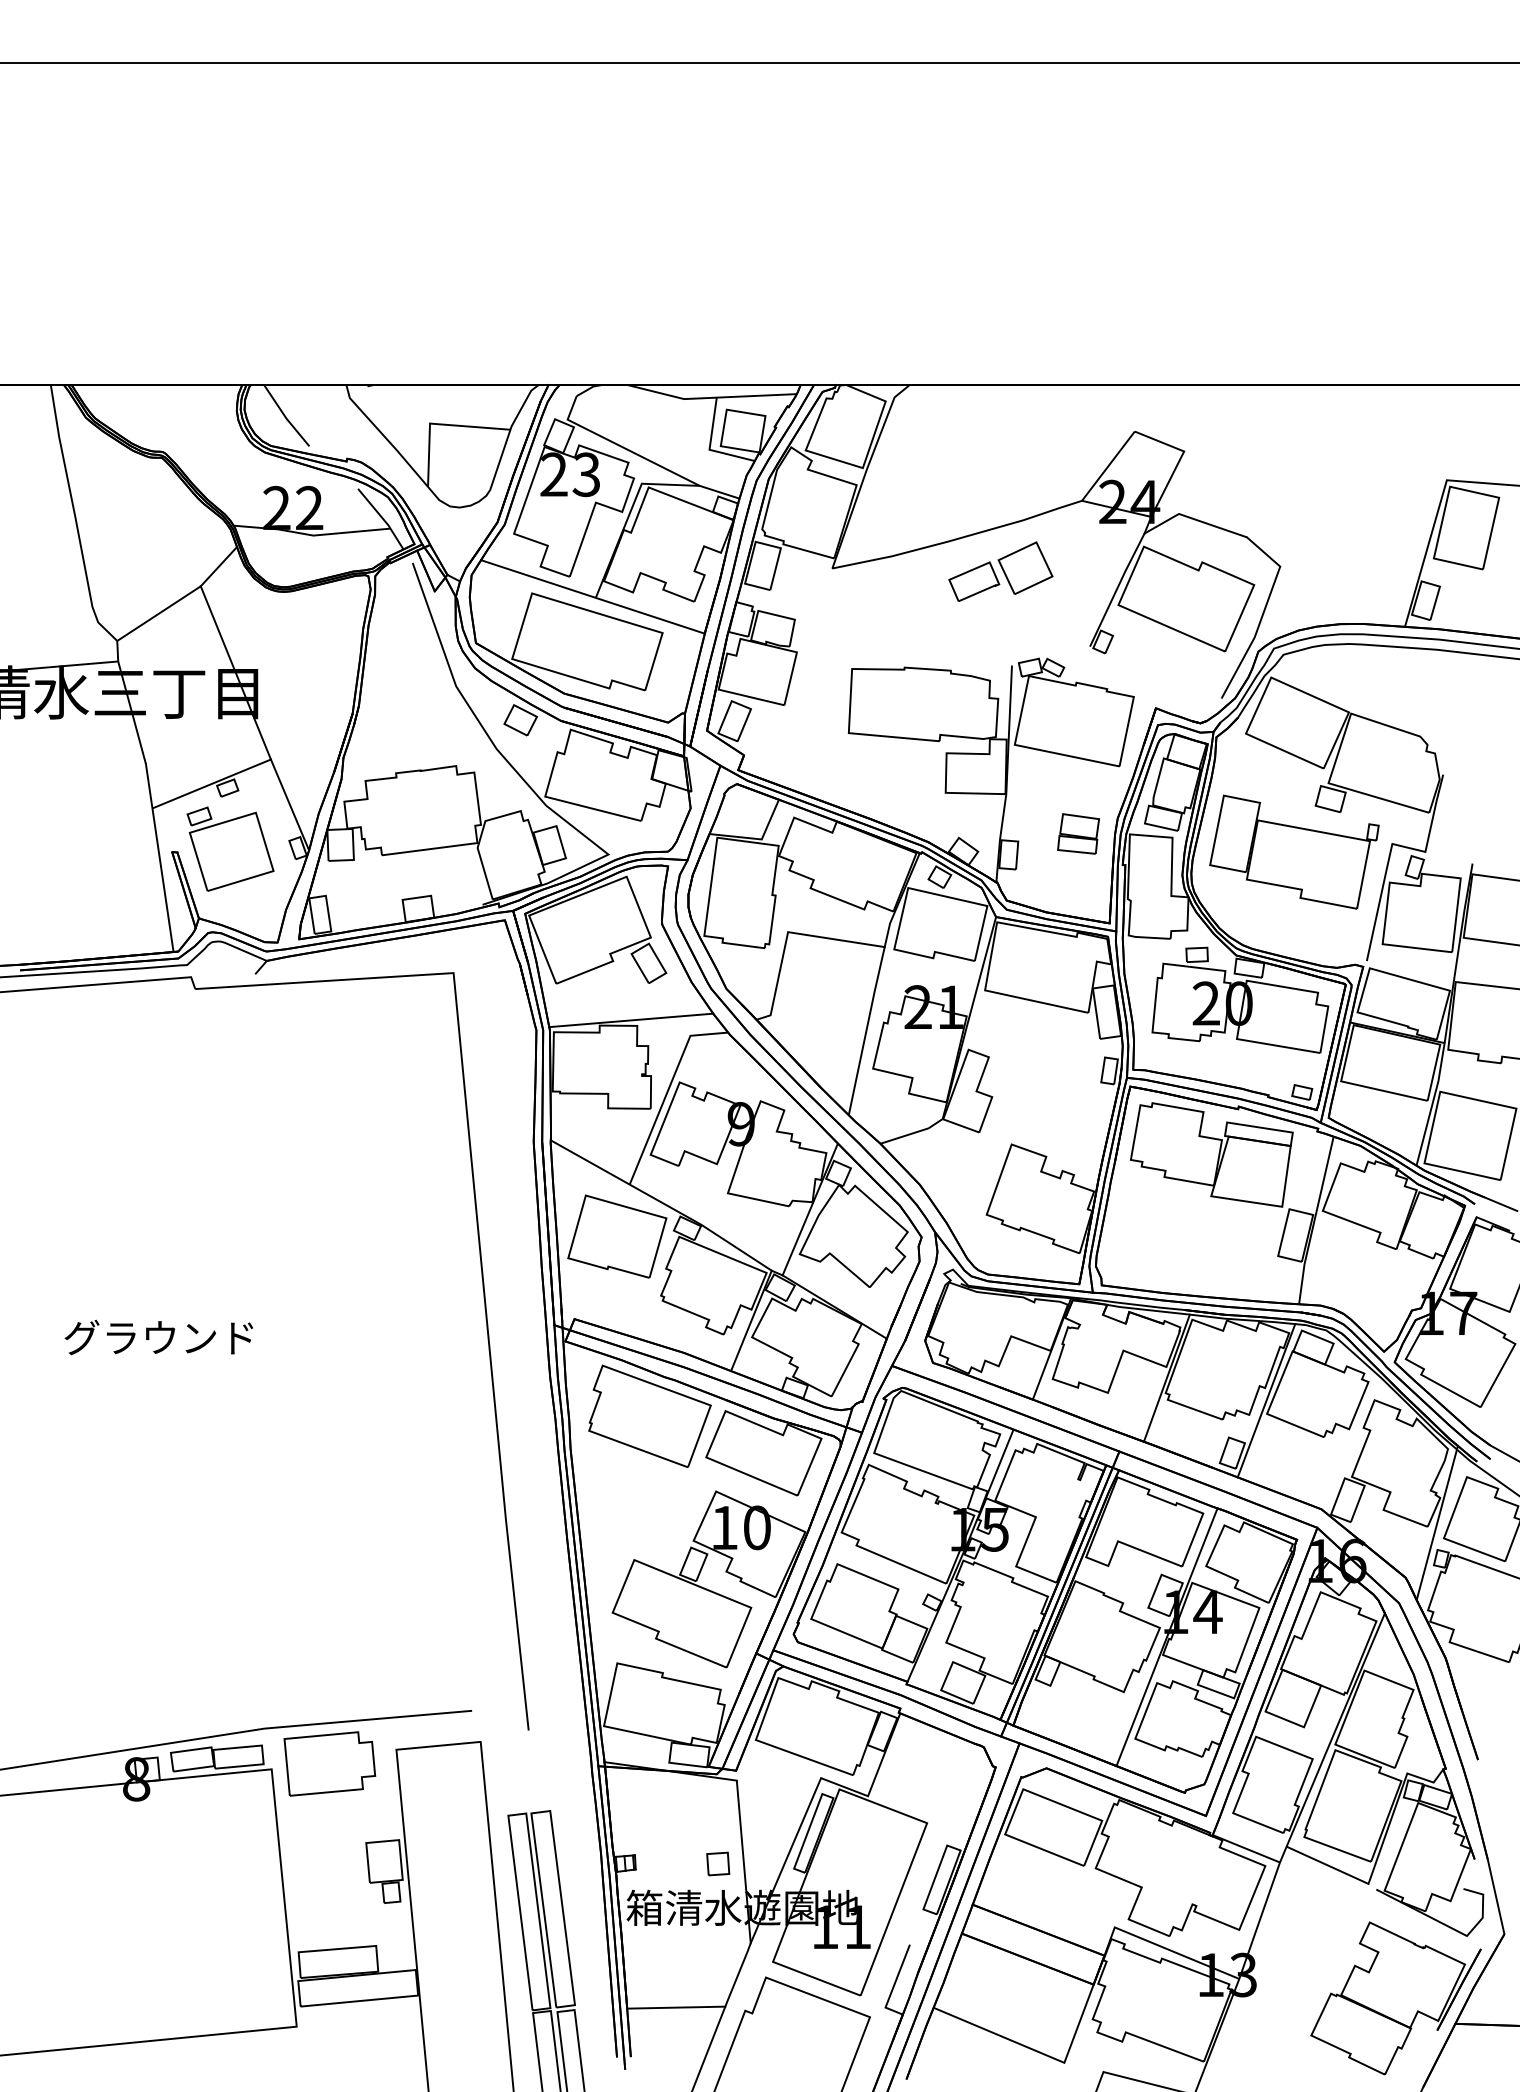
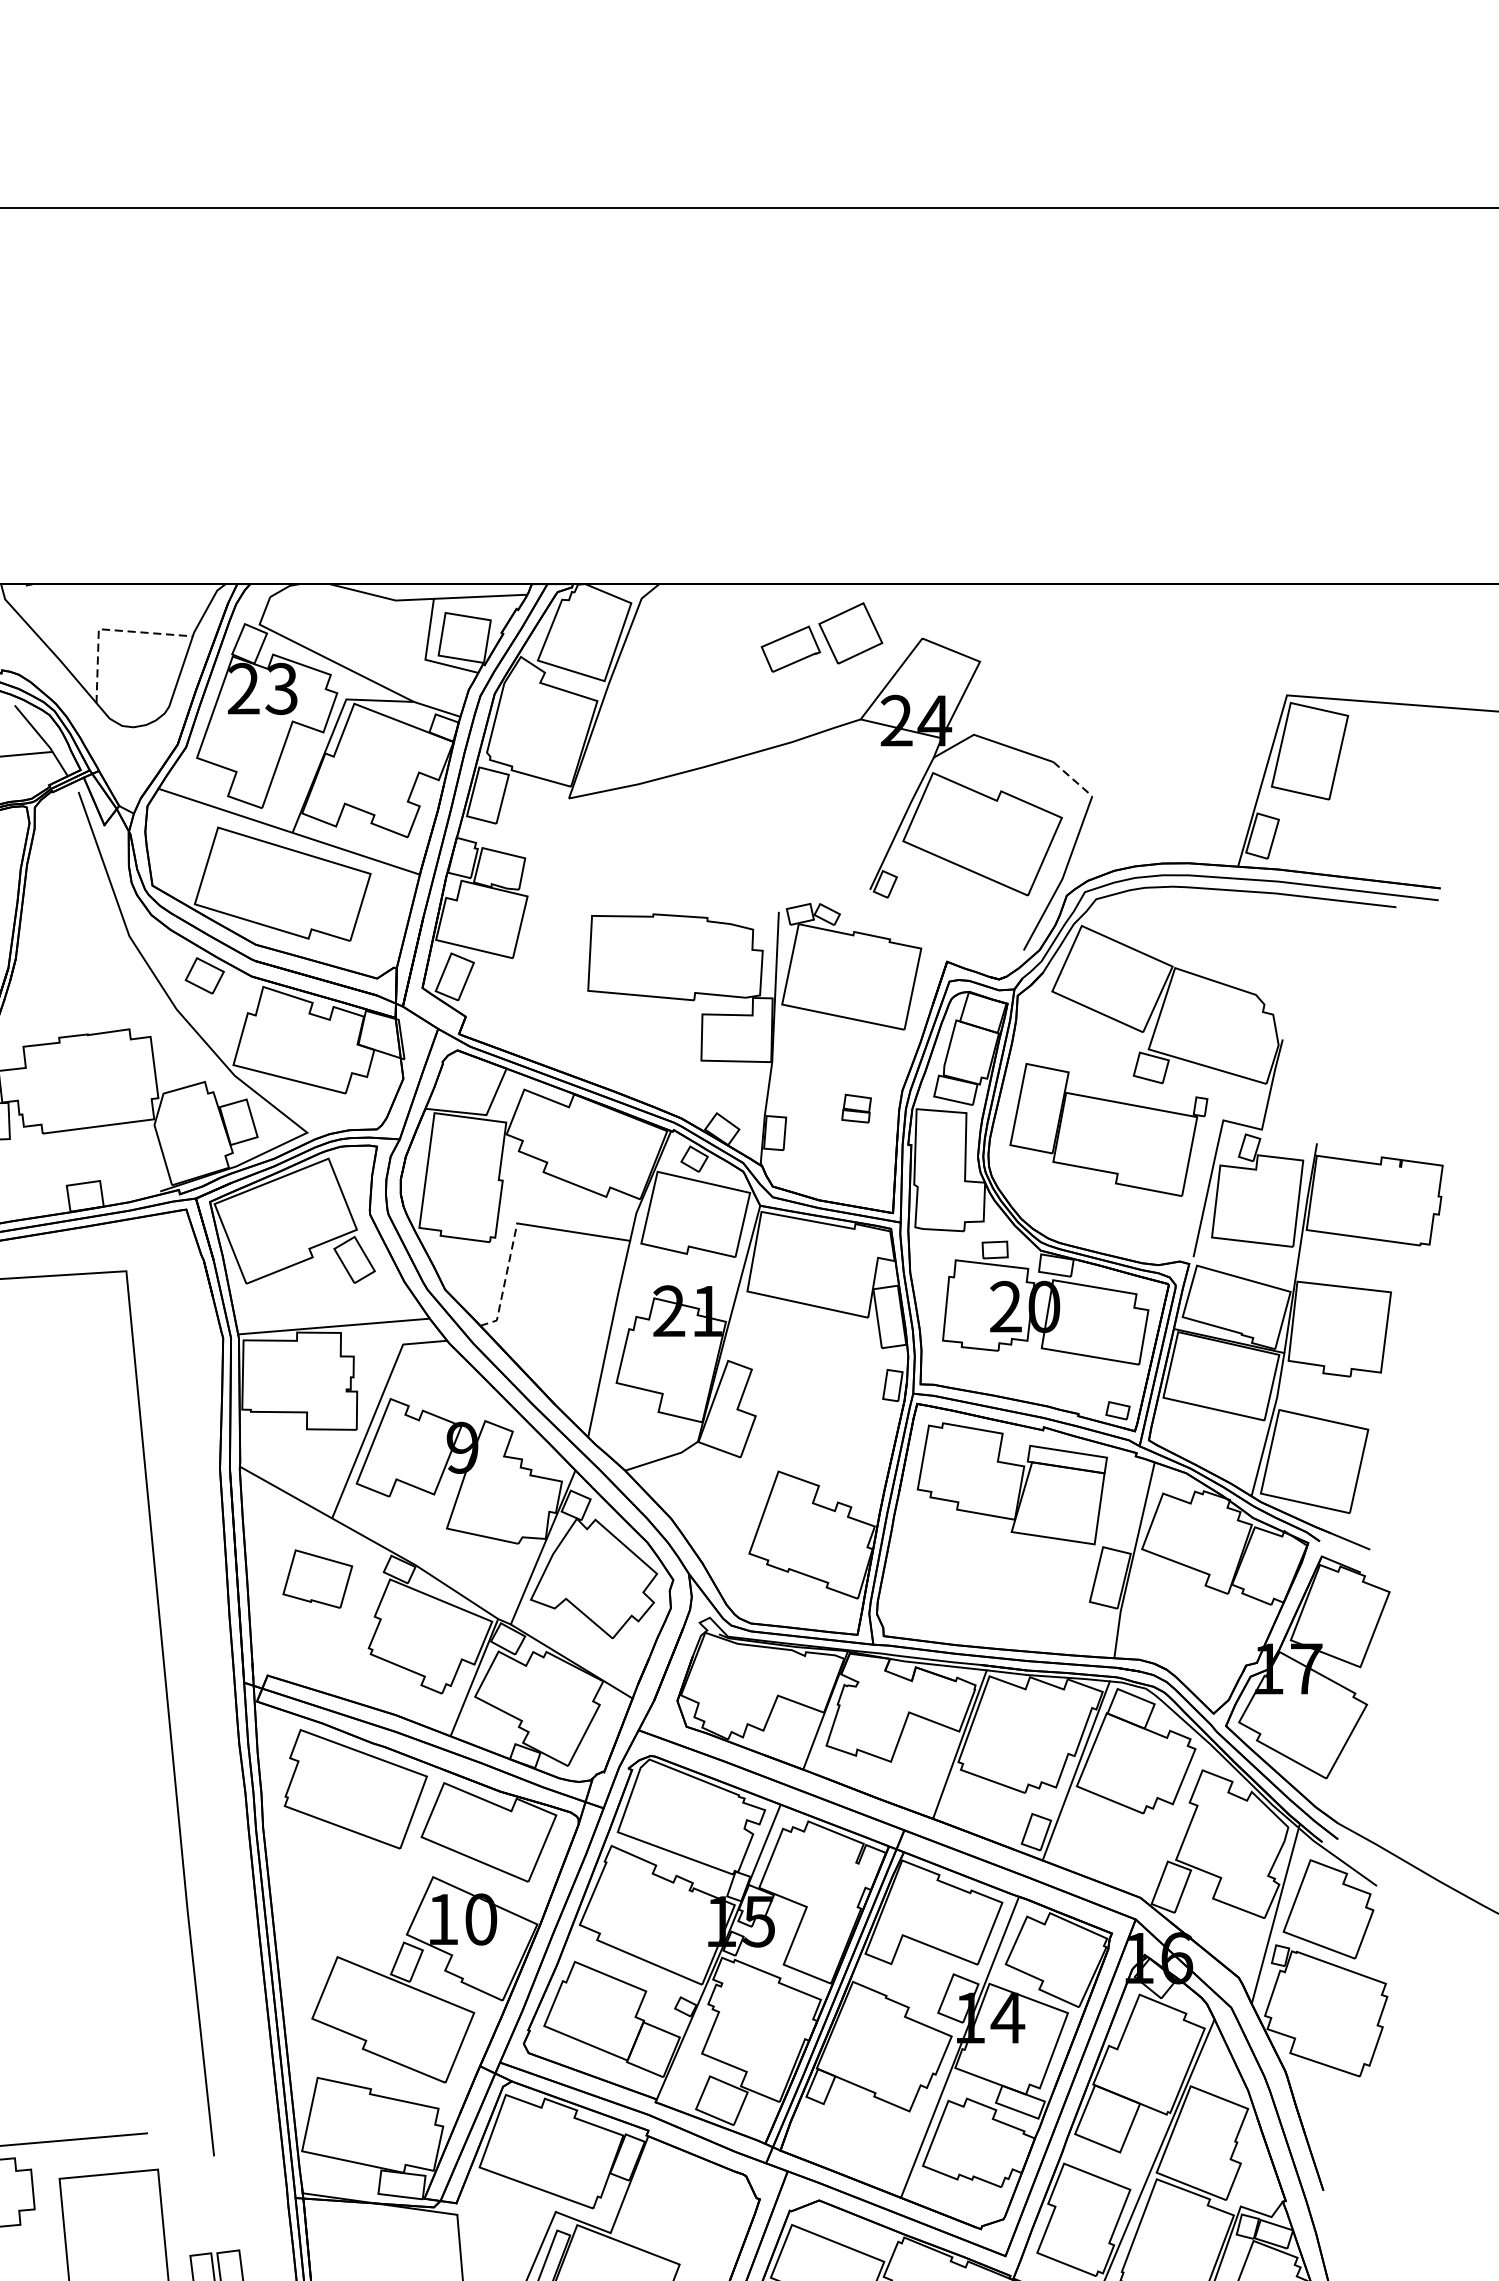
line: (437, 424) -> (107, 630), solid -> dashed
line: (1263, 552) -> (1072, 779), solid -> dashed
part: (1000, 571) -> (821, 637), moved
part: (1078, 833) -> (856, 1108), size x0.6
line: (777, 981) -> (504, 1281), solid -> dashed
part: (617, 1236) -> (317, 1579), size x0.6

